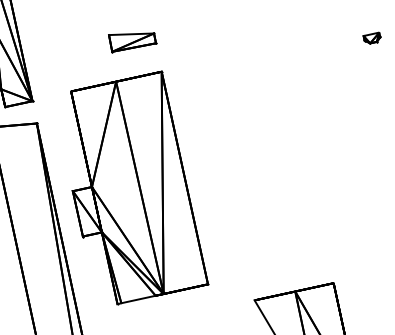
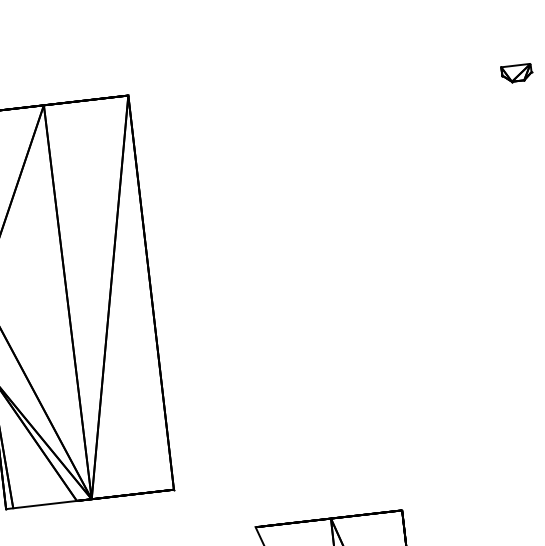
part: (132, 42) -> (80, 37), removed

